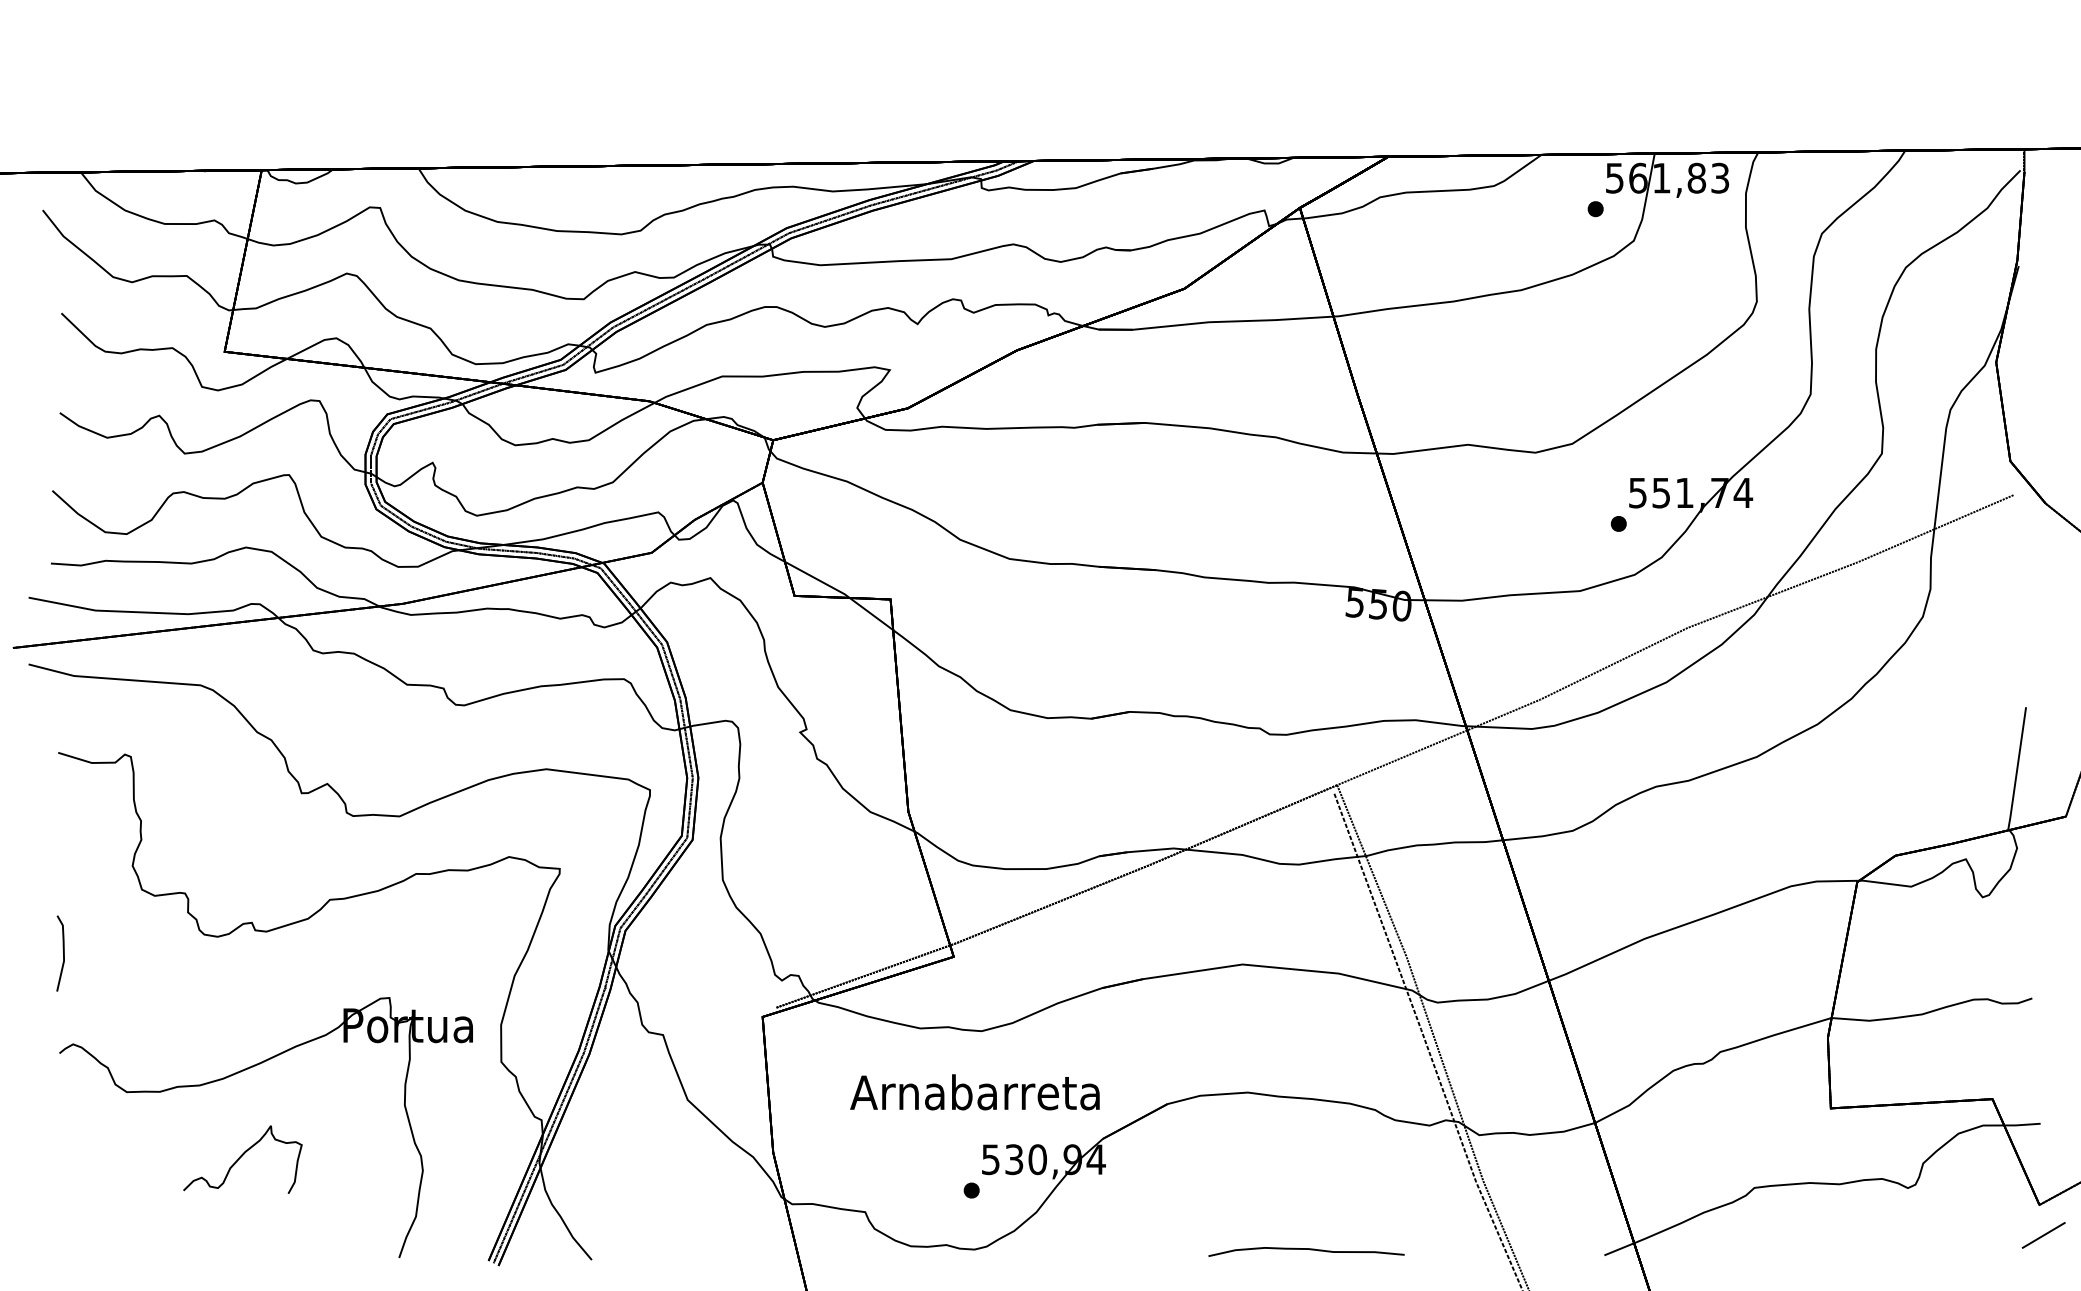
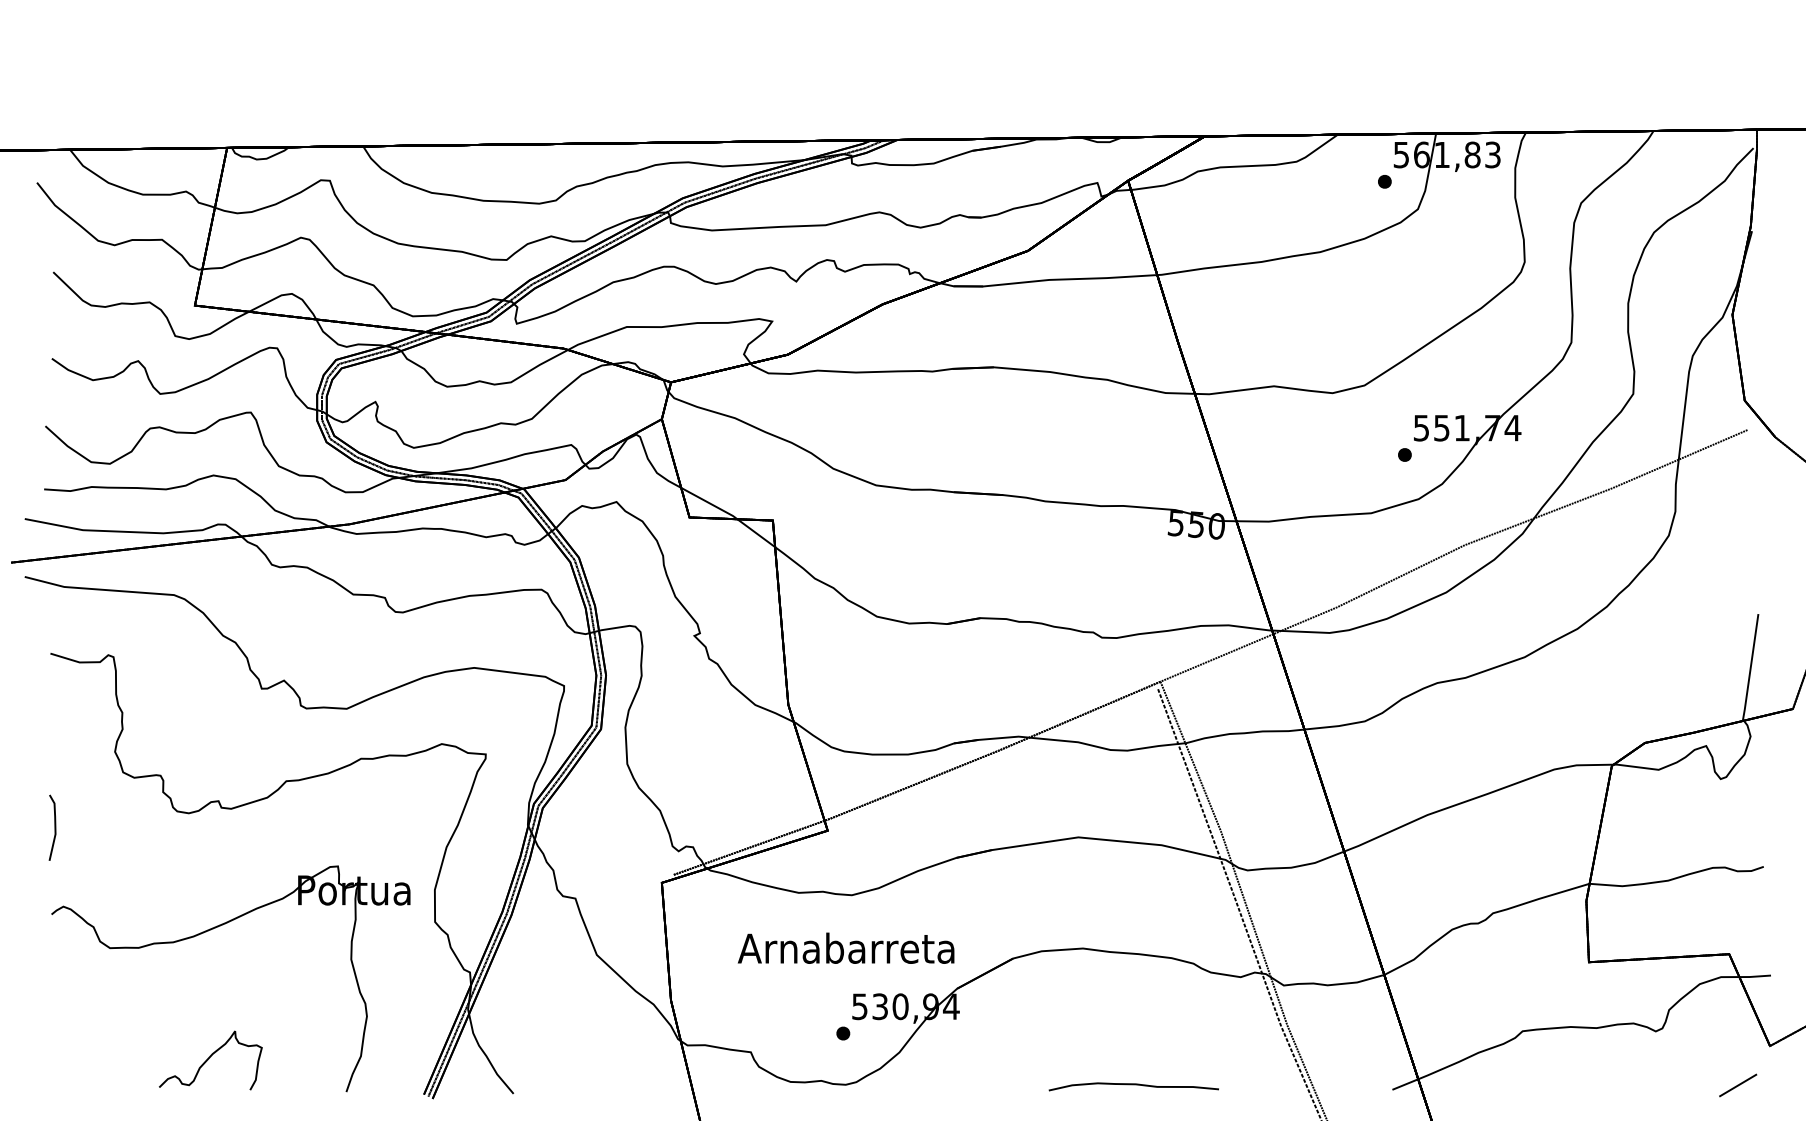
curve: (241, 1157) -> (209, 1058), moved
line: (2043, 1235) -> (1737, 1085), moved

